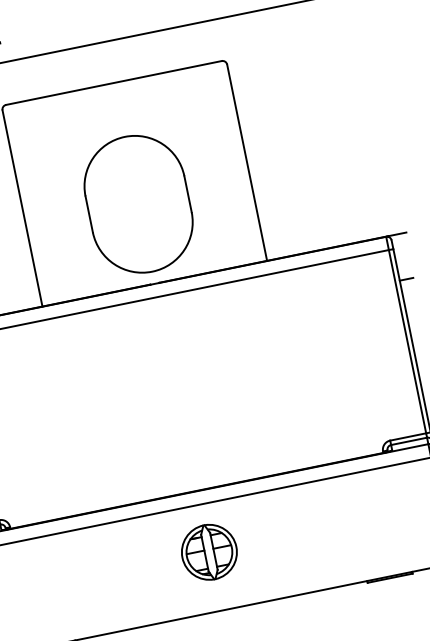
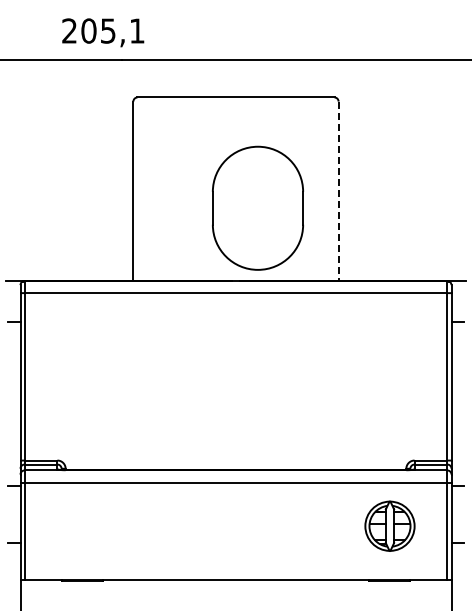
line: (247, 163) -> (338, 191), solid -> dashed
part: (137, 203) -> (257, 207), moved
part: (208, 551) -> (389, 525), moved

